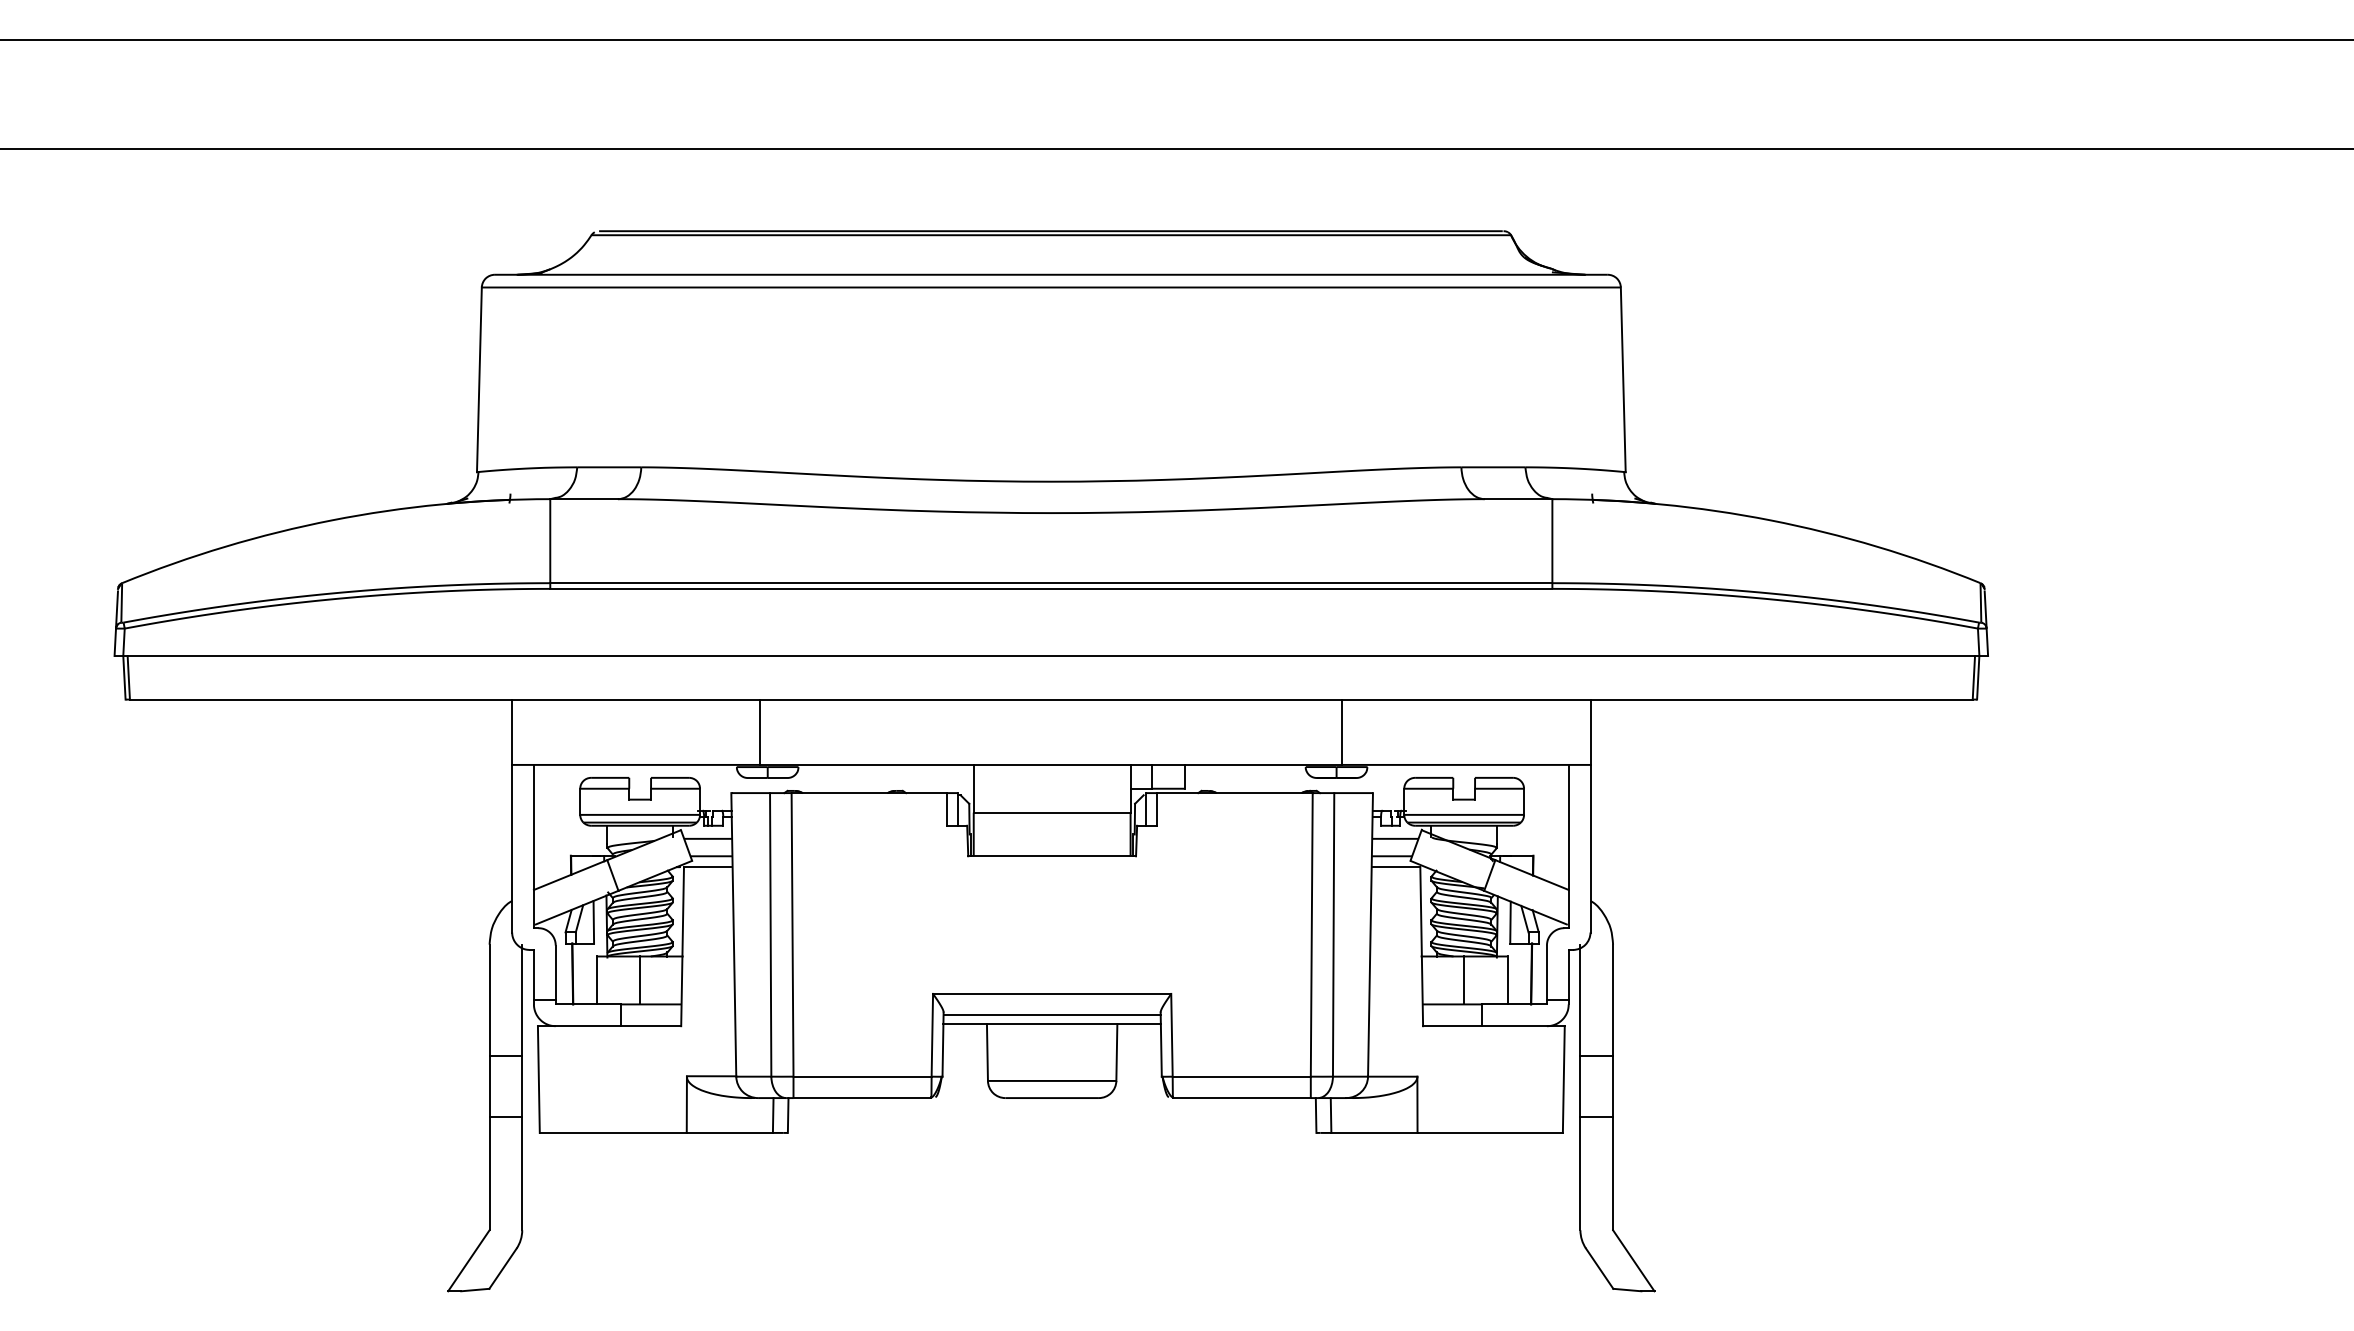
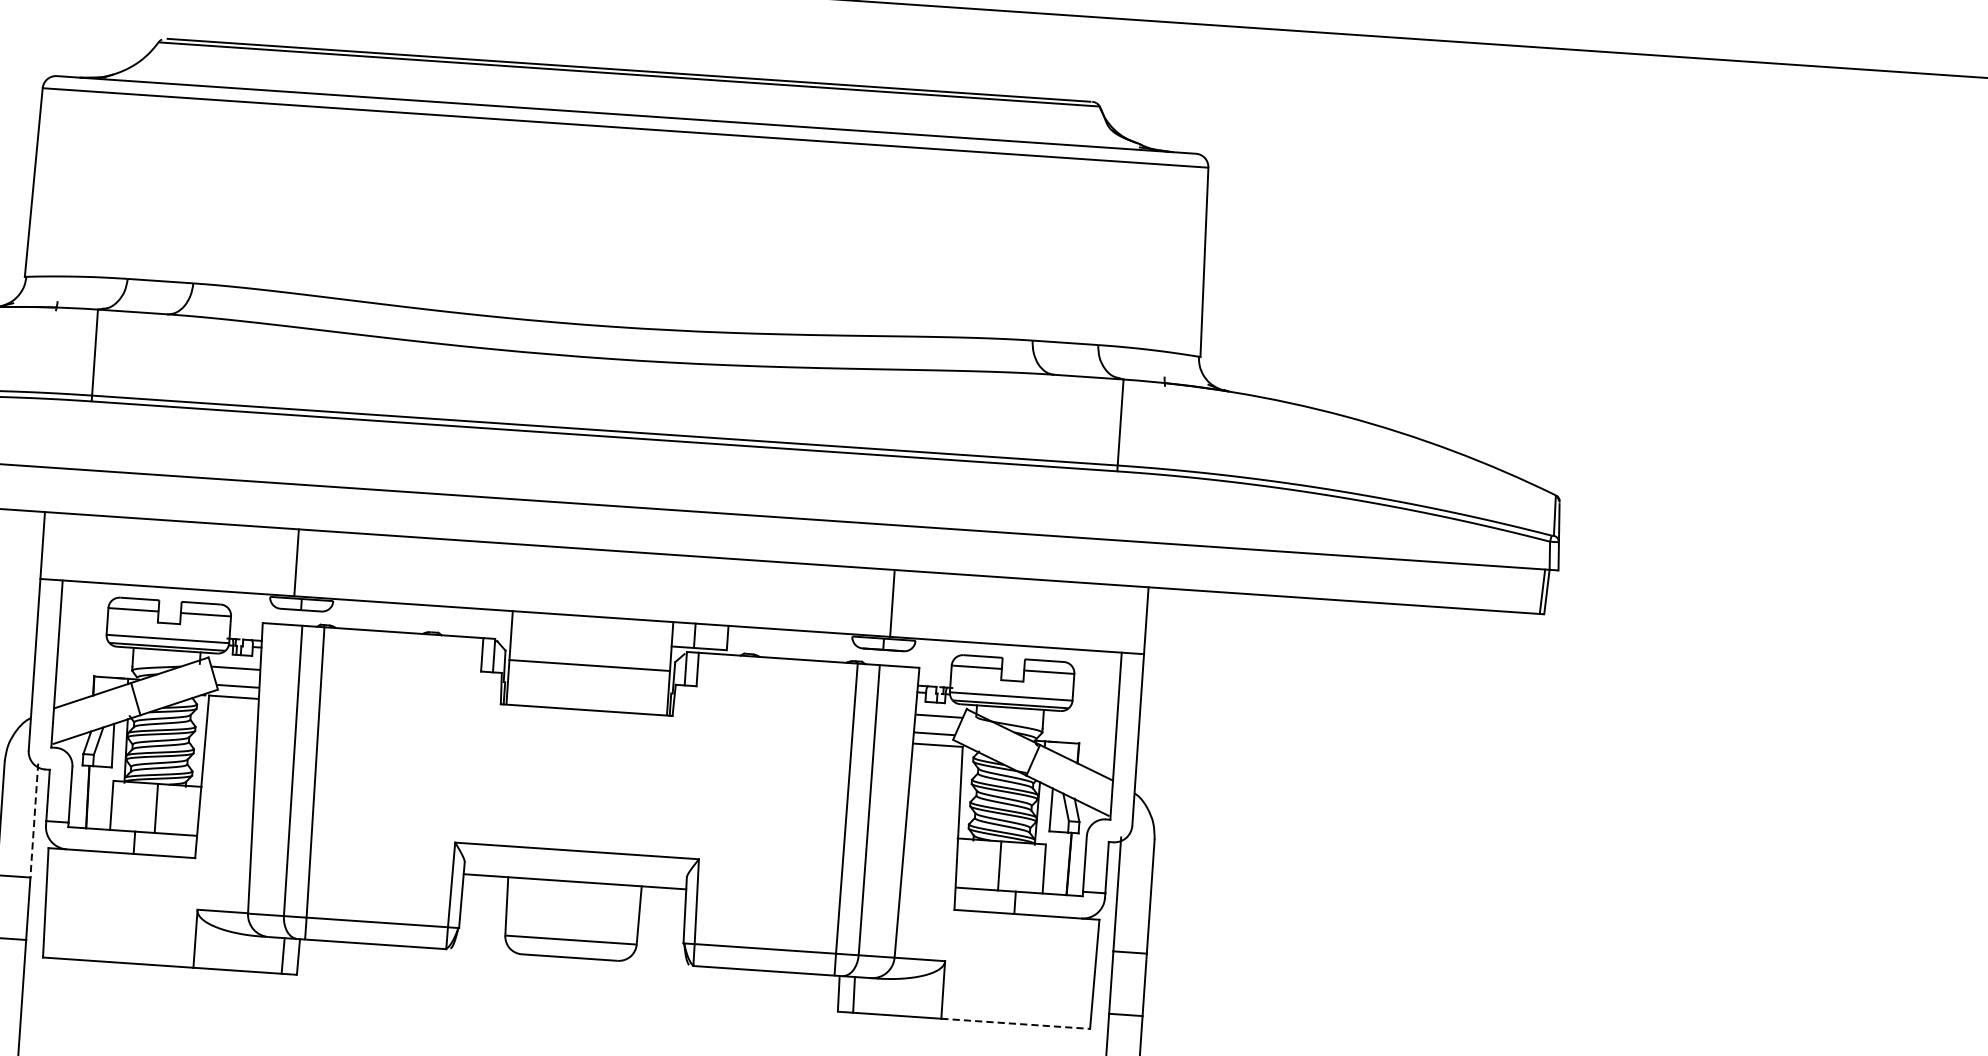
line: (522, 1000) -> (34, 820), solid -> dashed
line: (1051, 1015) -> (574, 873), removed
line: (1490, 1132) -> (1016, 1023), solid -> dashed

